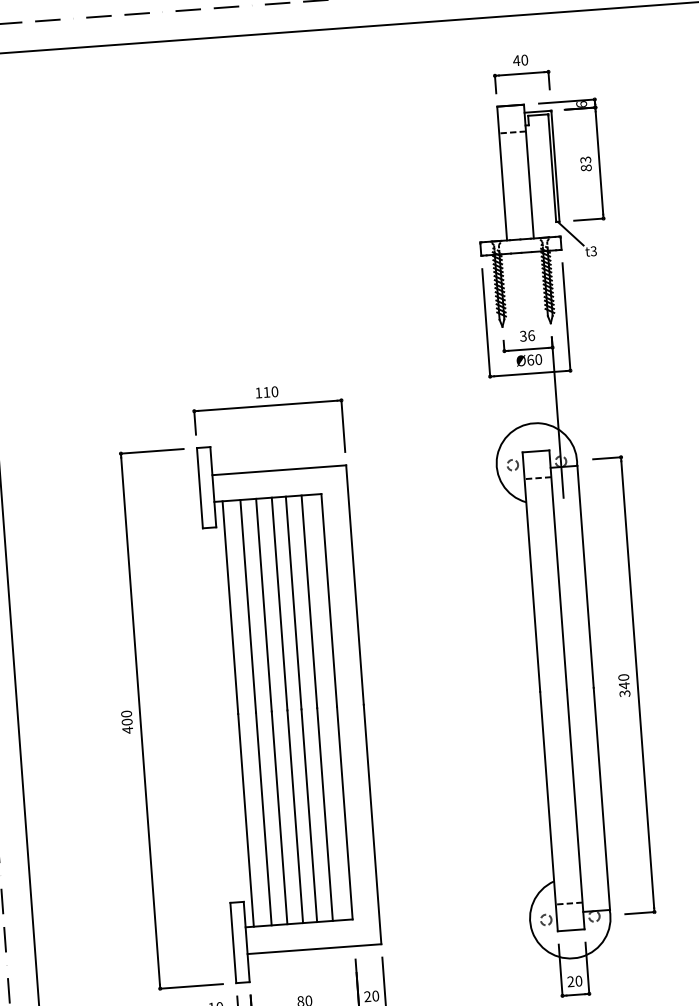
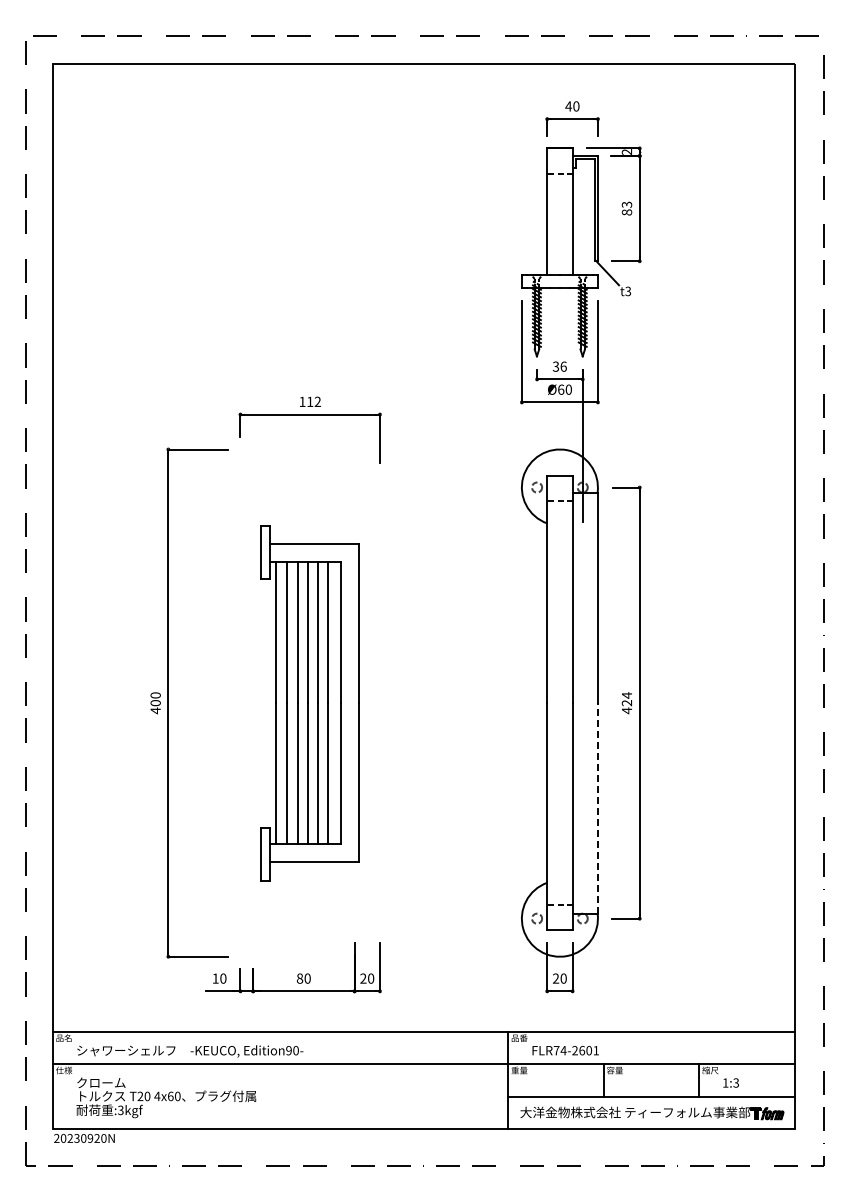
text: (581, 103) -> (626, 151), 6 -> 2
text: (274, 391) -> (317, 401), 110 -> 112
text: (623, 686) -> (626, 703), 340 -> 424
part: (289, 710) -> (309, 703), size x0.7
line: (601, 798) -> (597, 807), solid -> dashed

